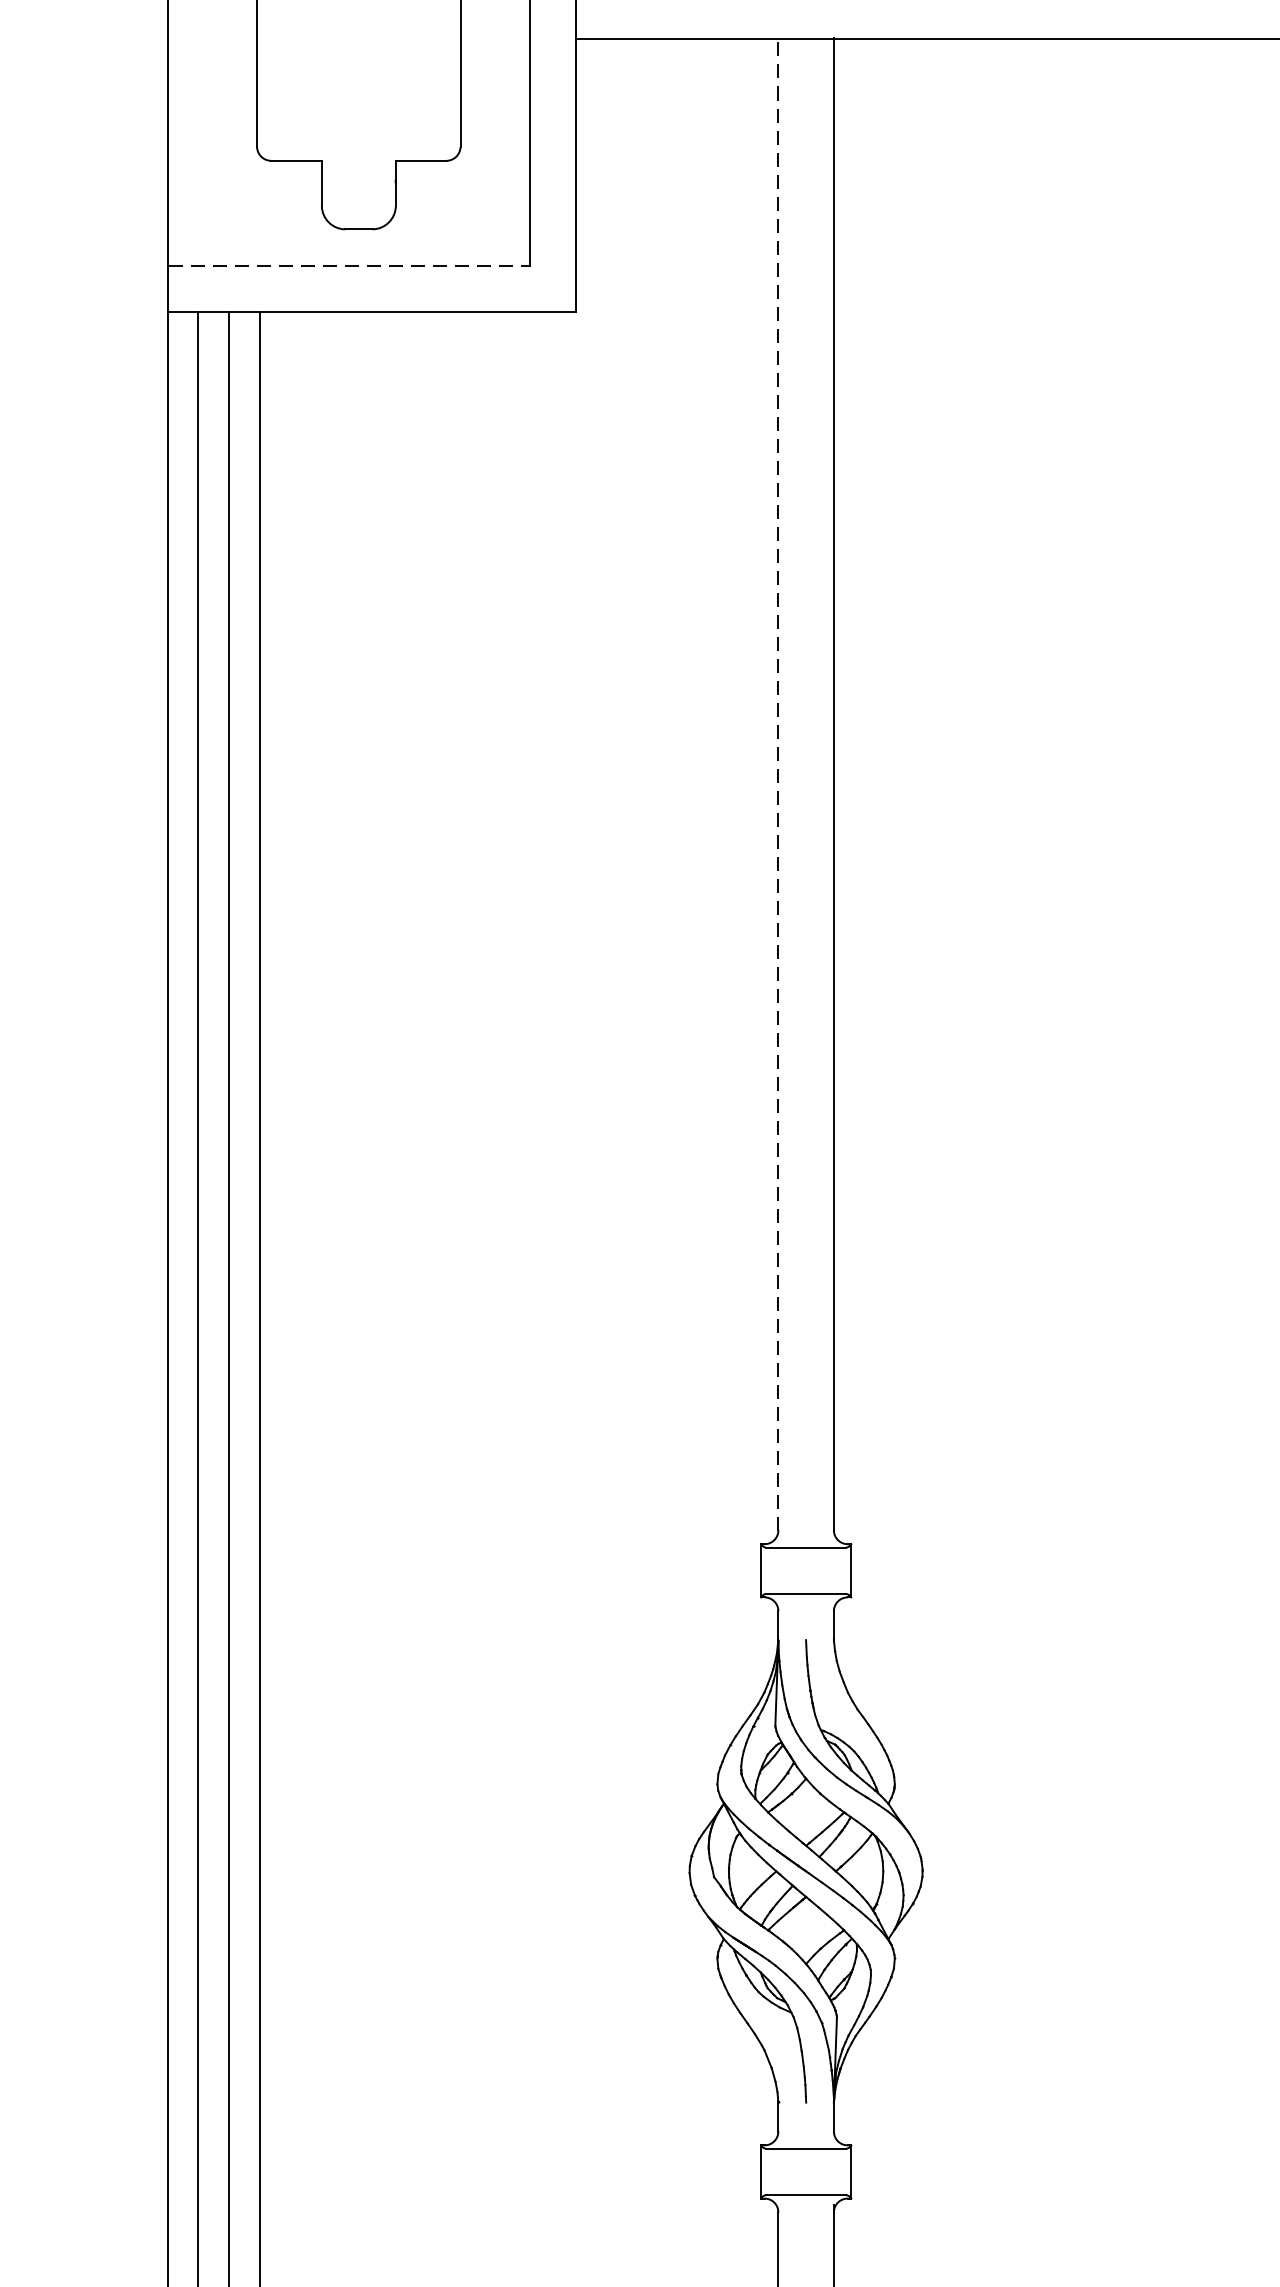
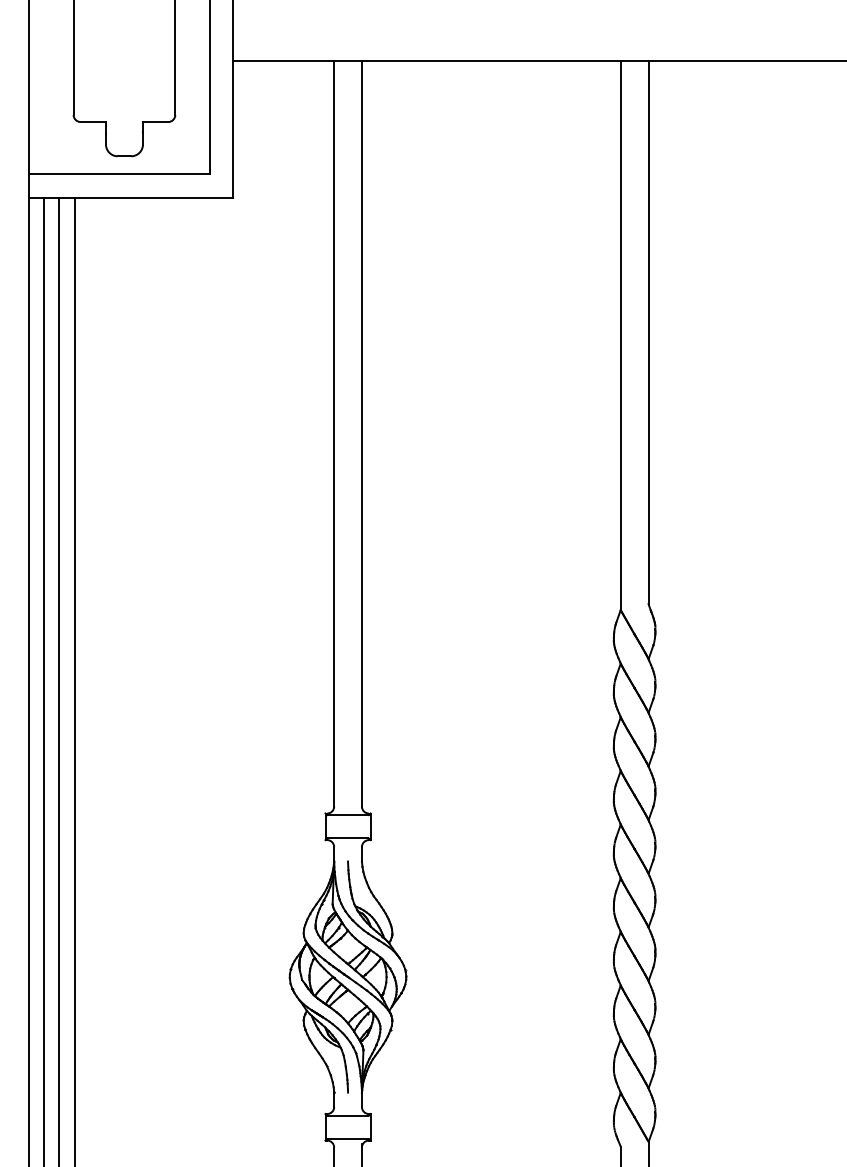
line: (350, 265) -> (120, 174), dashed -> solid
line: (779, 783) -> (334, 433), dashed -> solid

